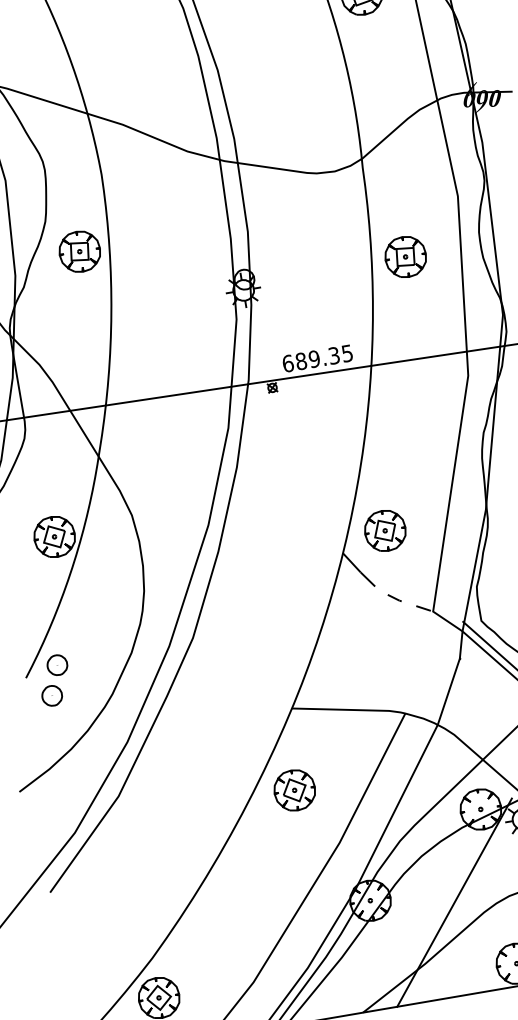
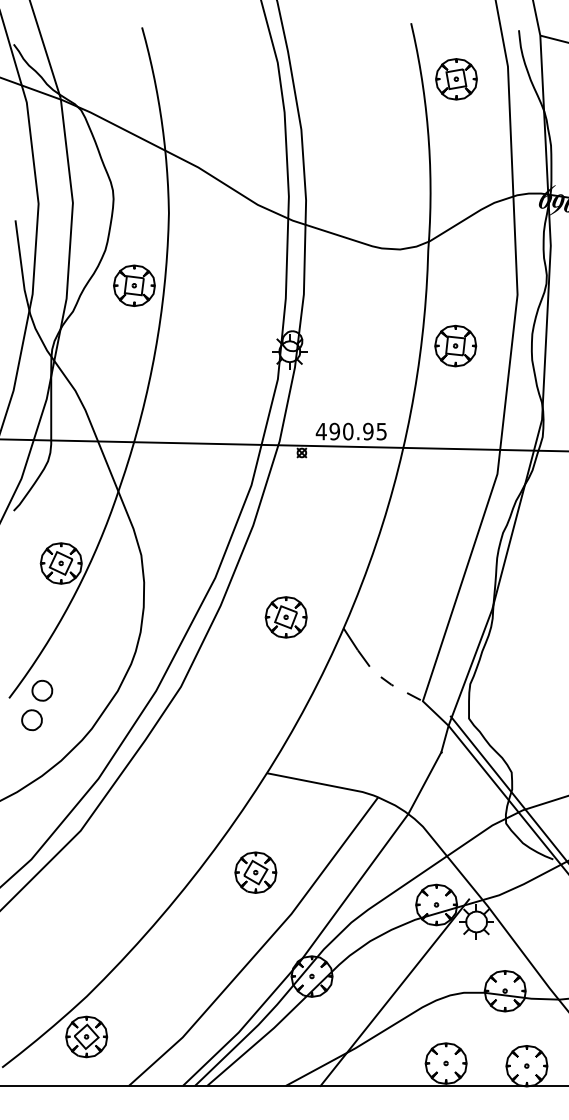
text: (310, 359) -> (344, 431), 689.35 -> 490.95
part: (384, 531) -> (285, 617), moved
part: (294, 790) -> (255, 872), moved

